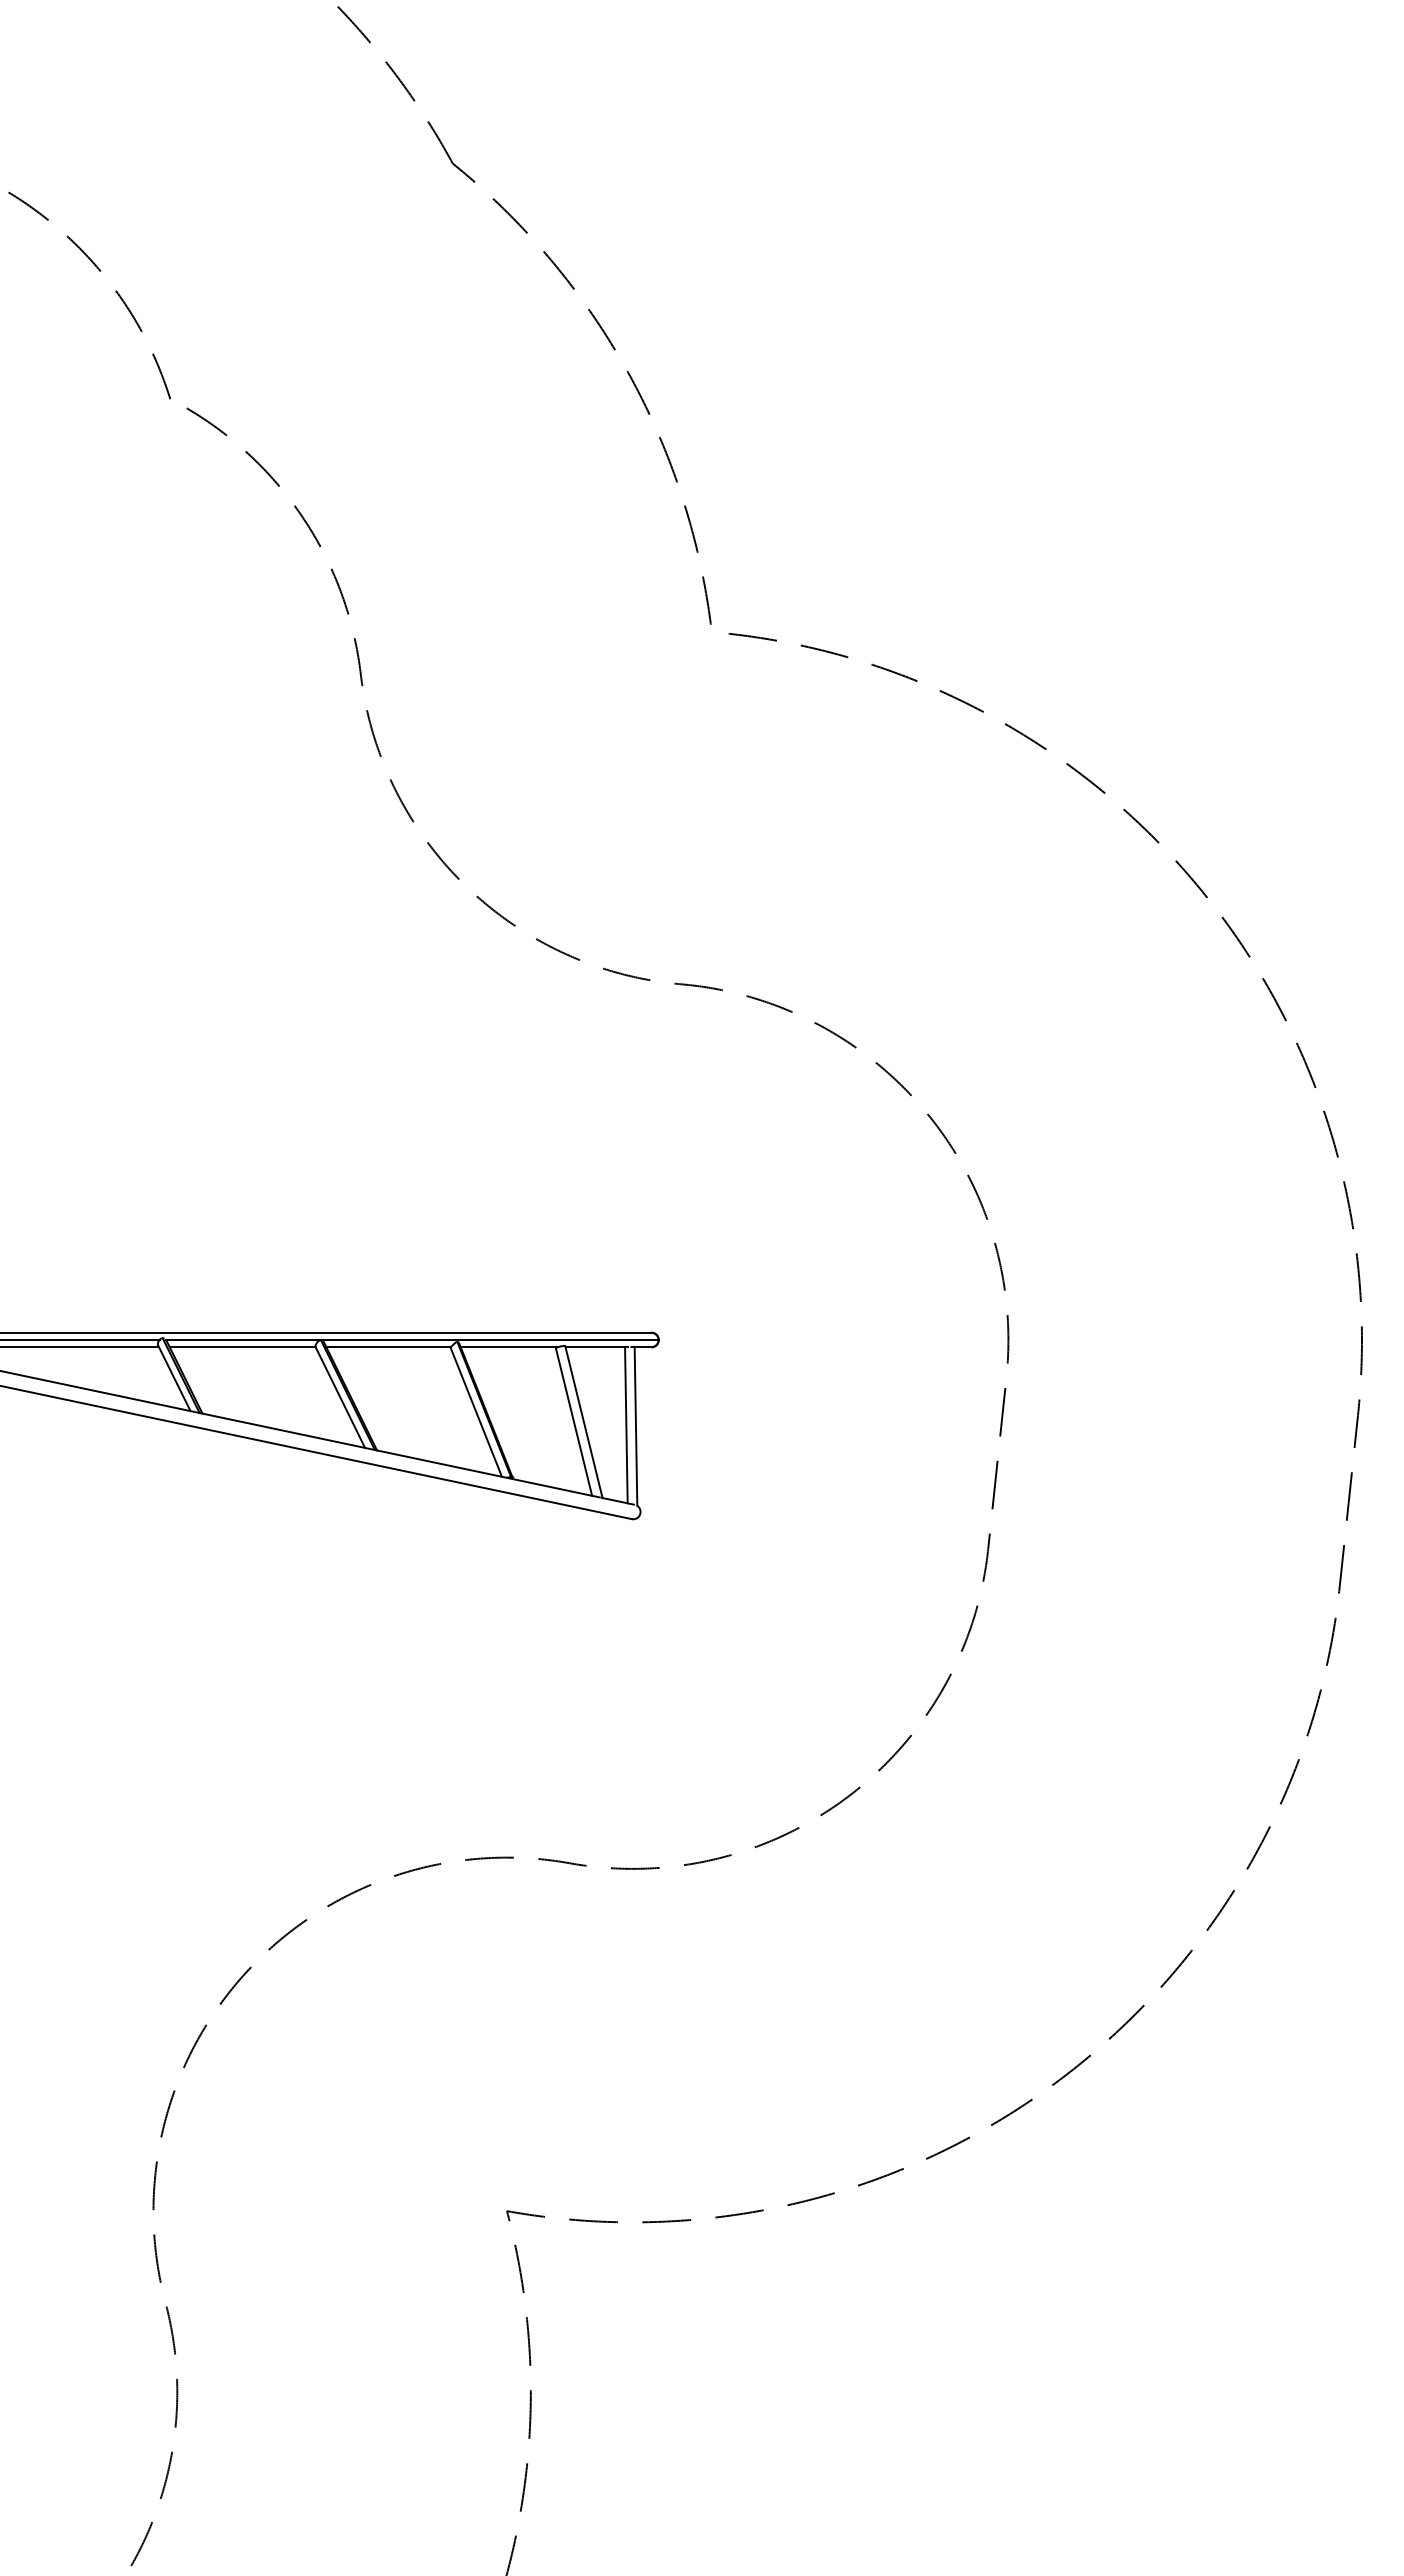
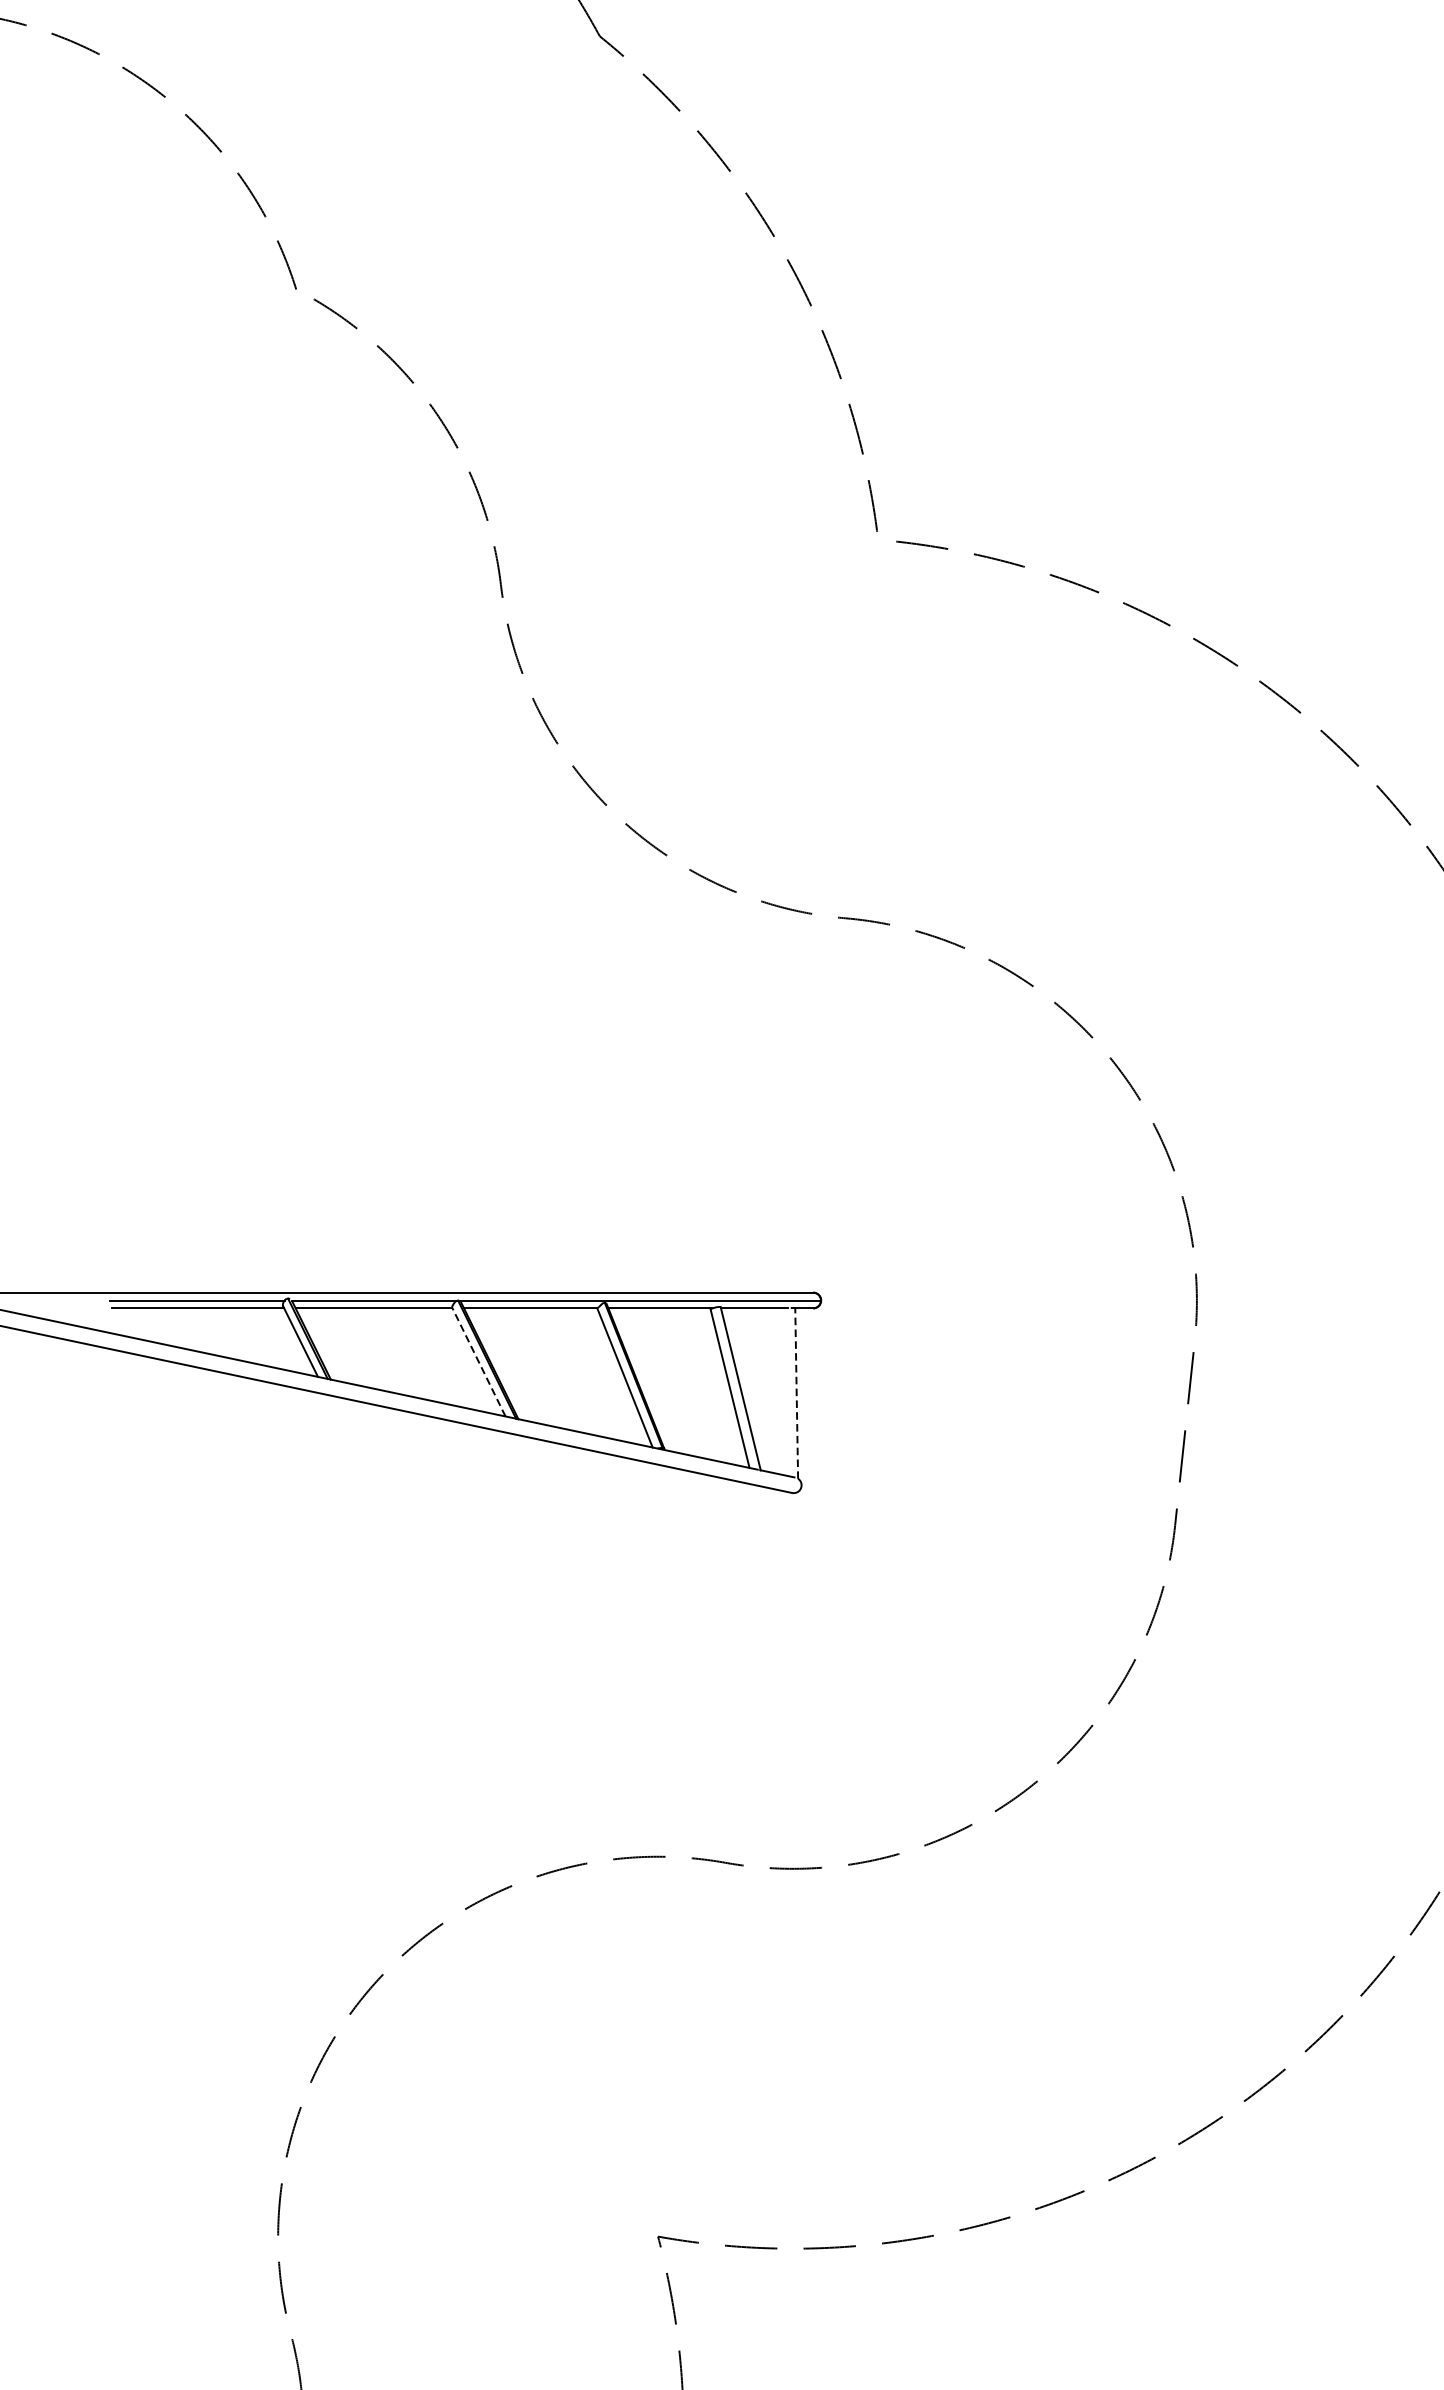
line: (340, 1396) -> (479, 1361), solid -> dashed
line: (626, 1425) -> (786, 1392), removed
line: (635, 1426) -> (796, 1393), solid -> dashed

